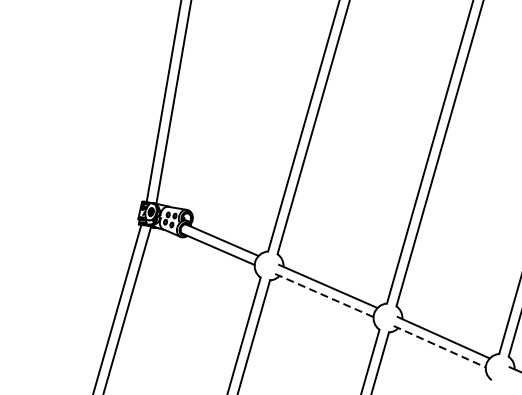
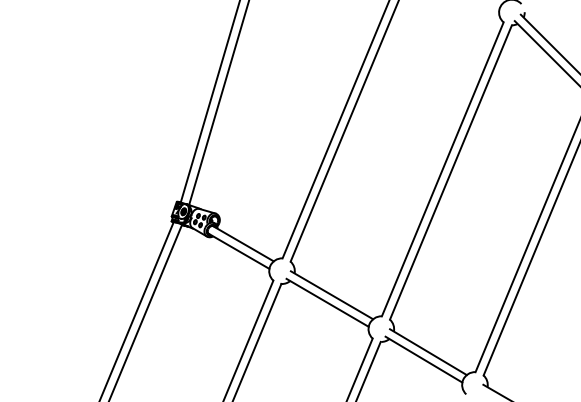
line: (324, 295) -> (327, 302), dashed -> solid
line: (439, 346) -> (423, 359), dashed -> solid

